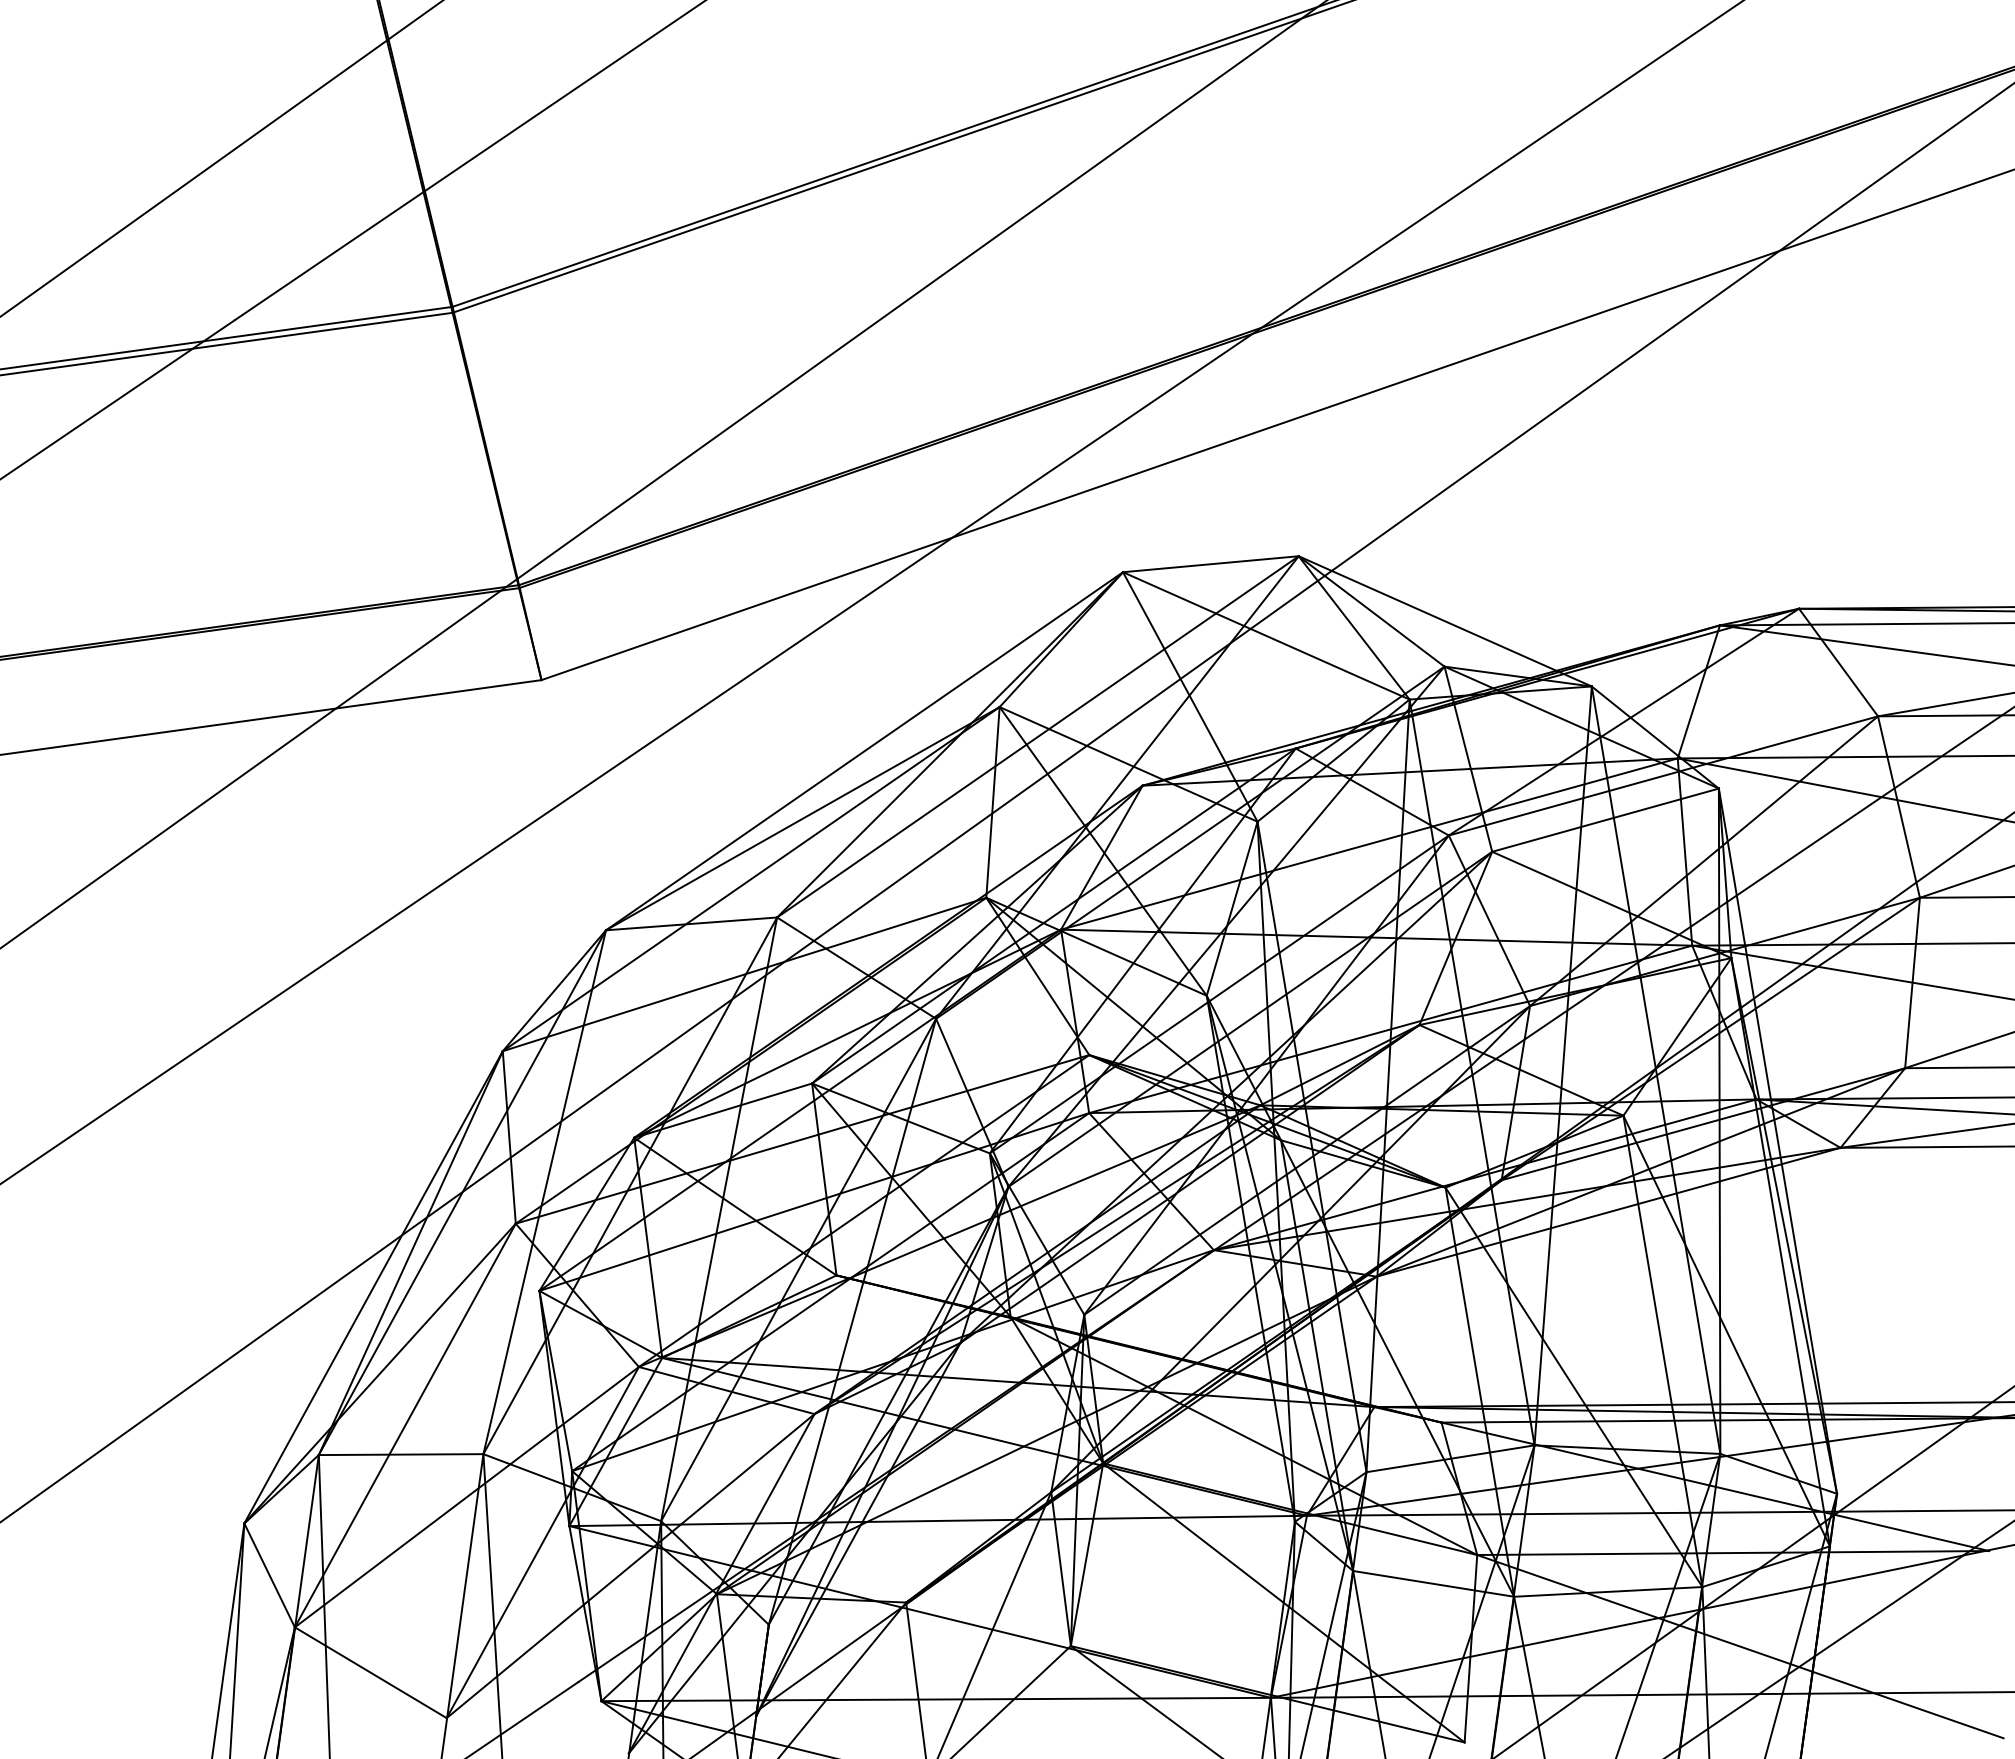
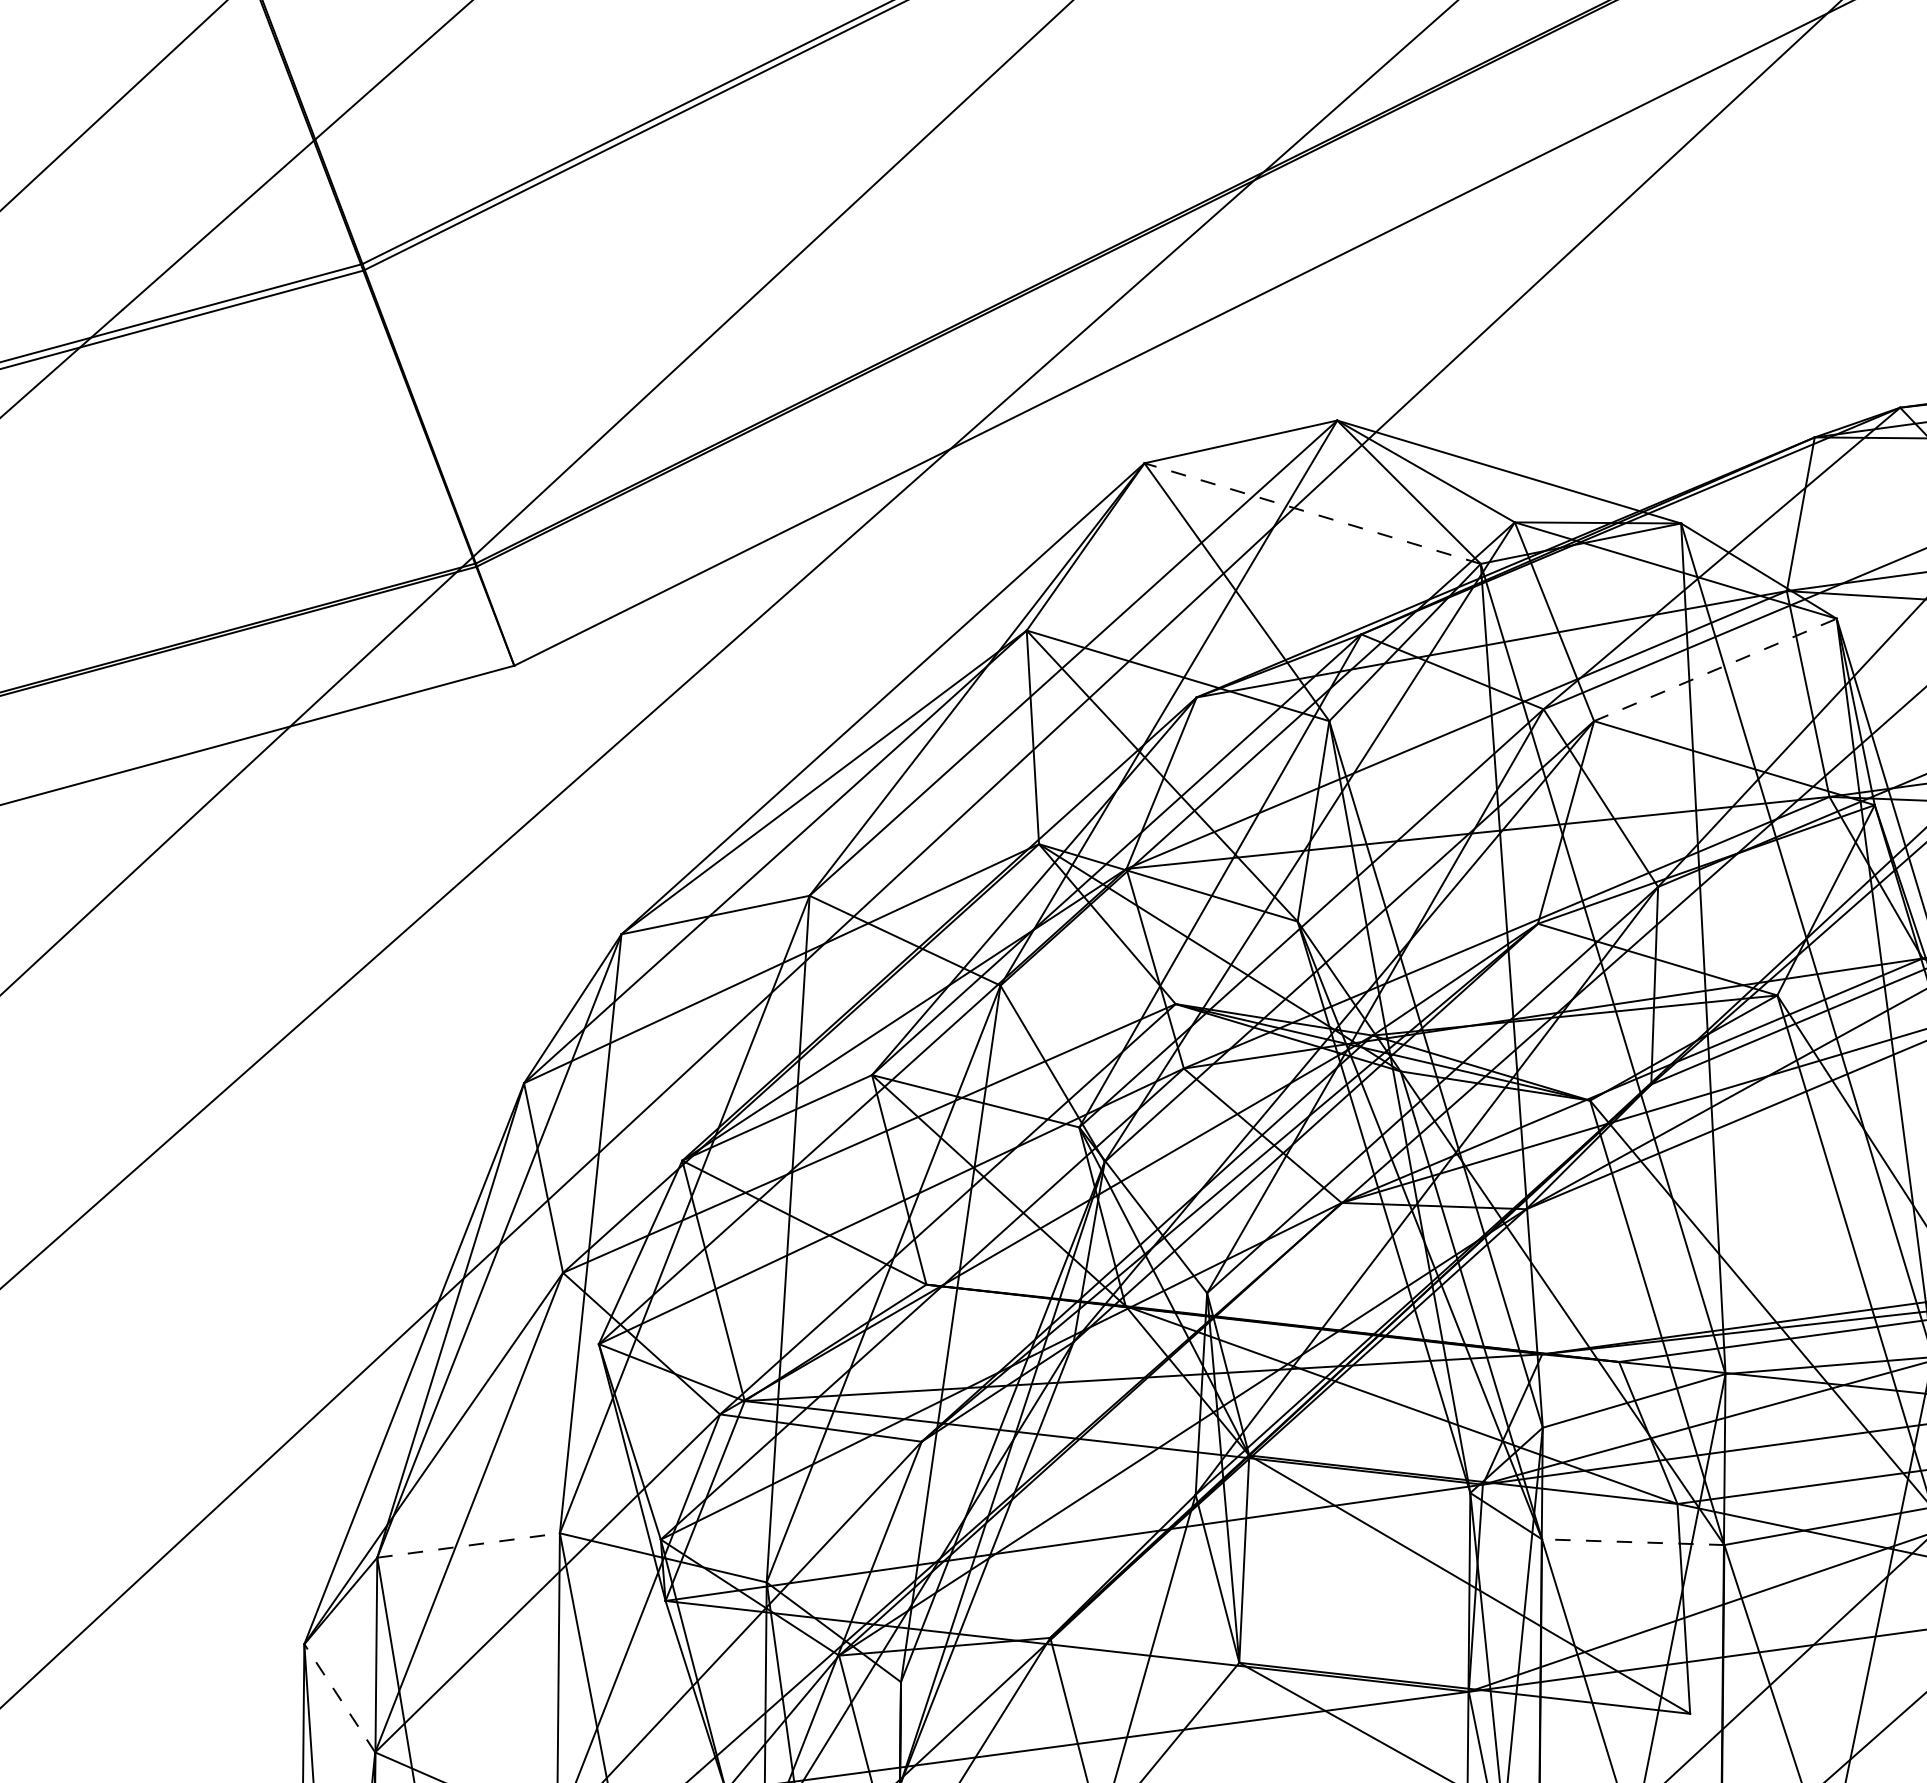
line: (1266, 635) -> (1312, 513), solid -> dashed
line: (1605, 820) -> (1715, 670), solid -> dashed
line: (401, 1454) -> (468, 1545), solid -> dashed
line: (269, 1575) -> (339, 1698), solid -> dashed
line: (1433, 1583) -> (1632, 1541), solid -> dashed

